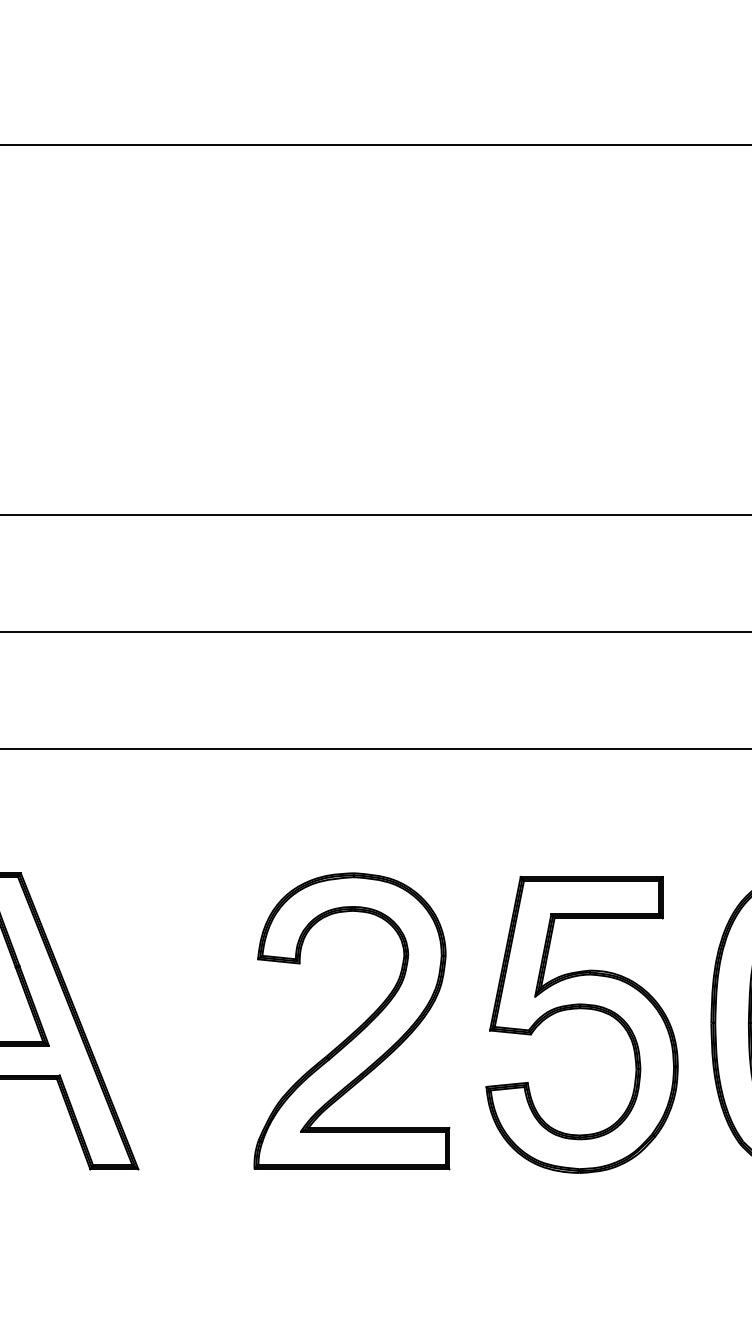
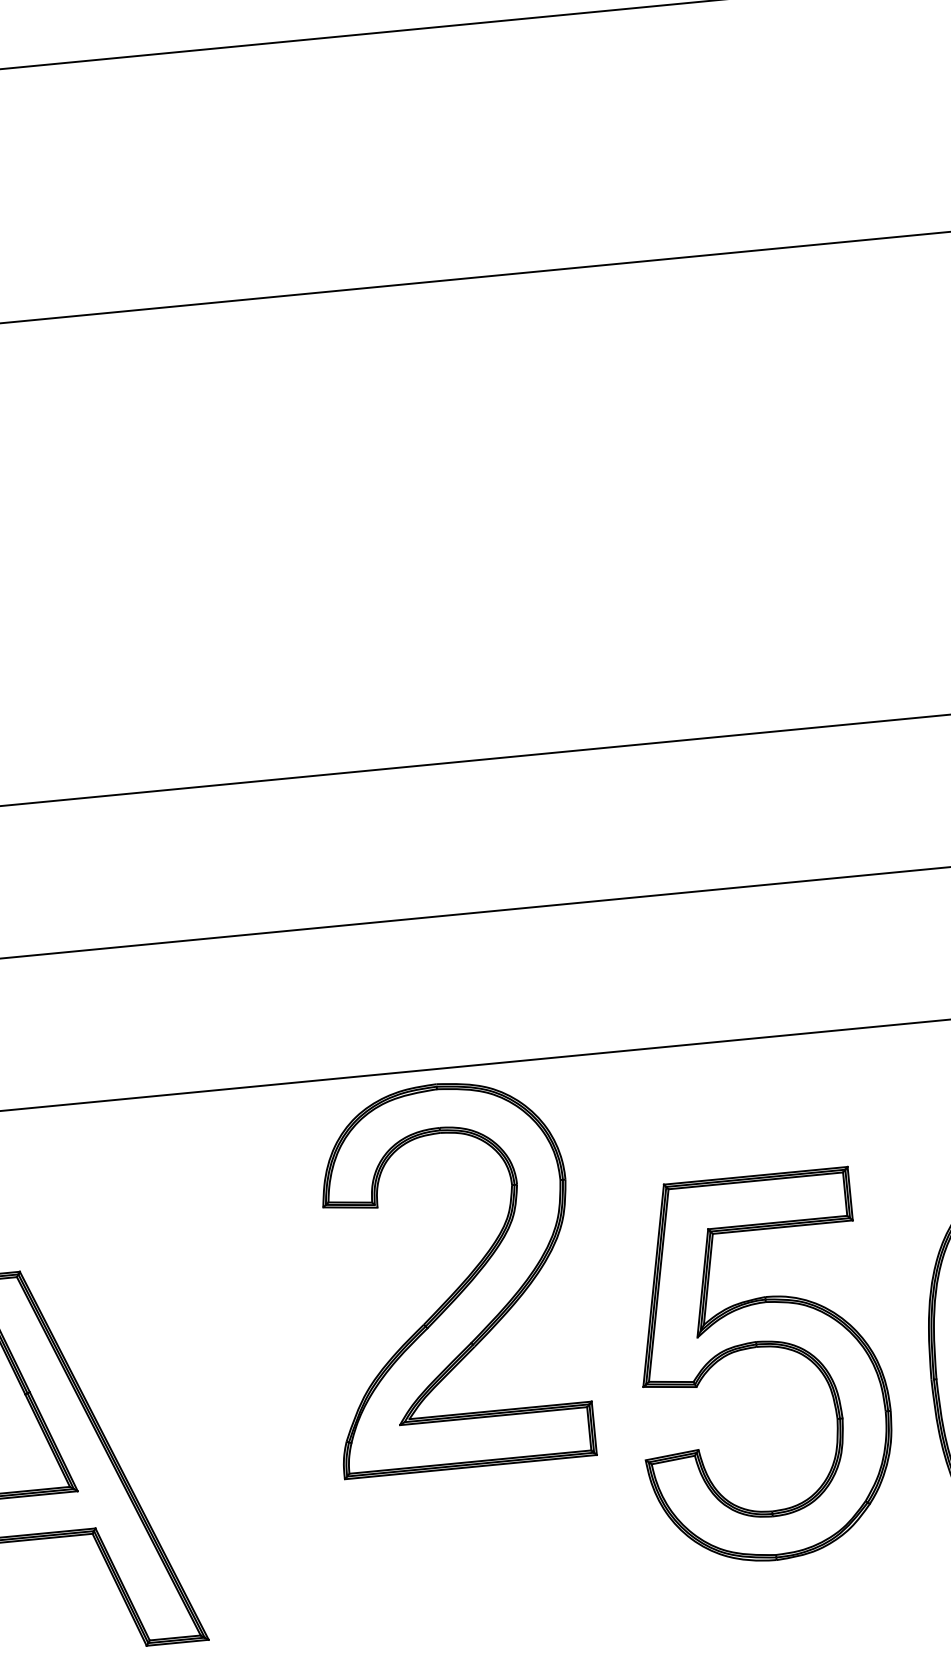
part: (581, 1009) -> (758, 1348), moved
part: (355, 1029) -> (458, 1286), moved

